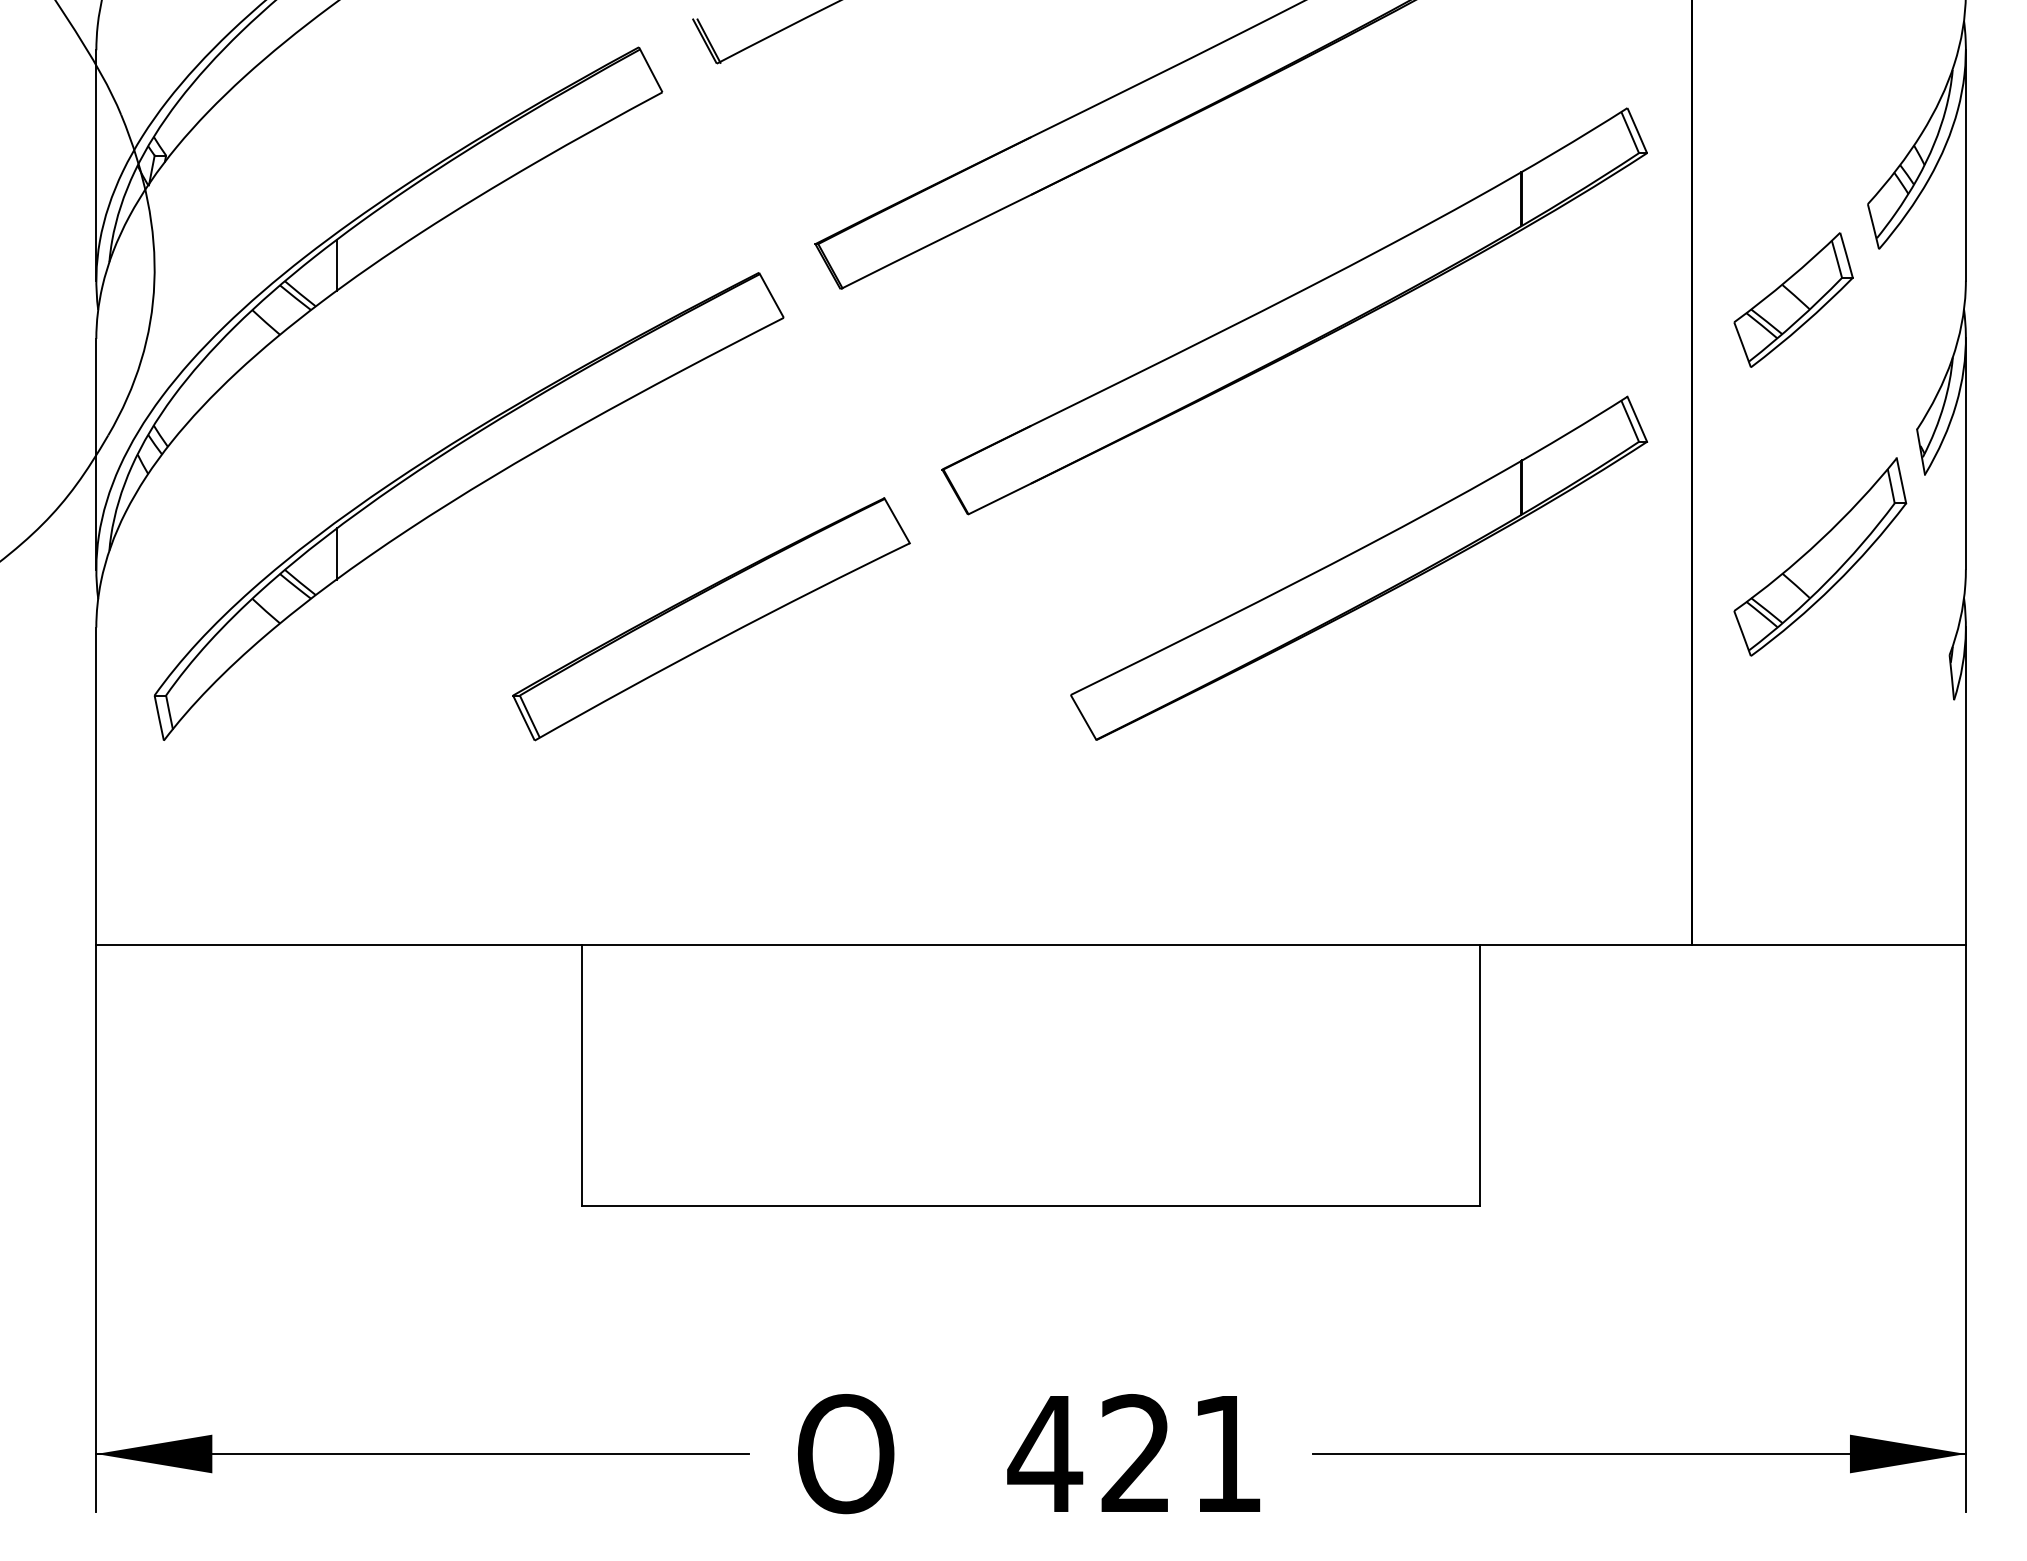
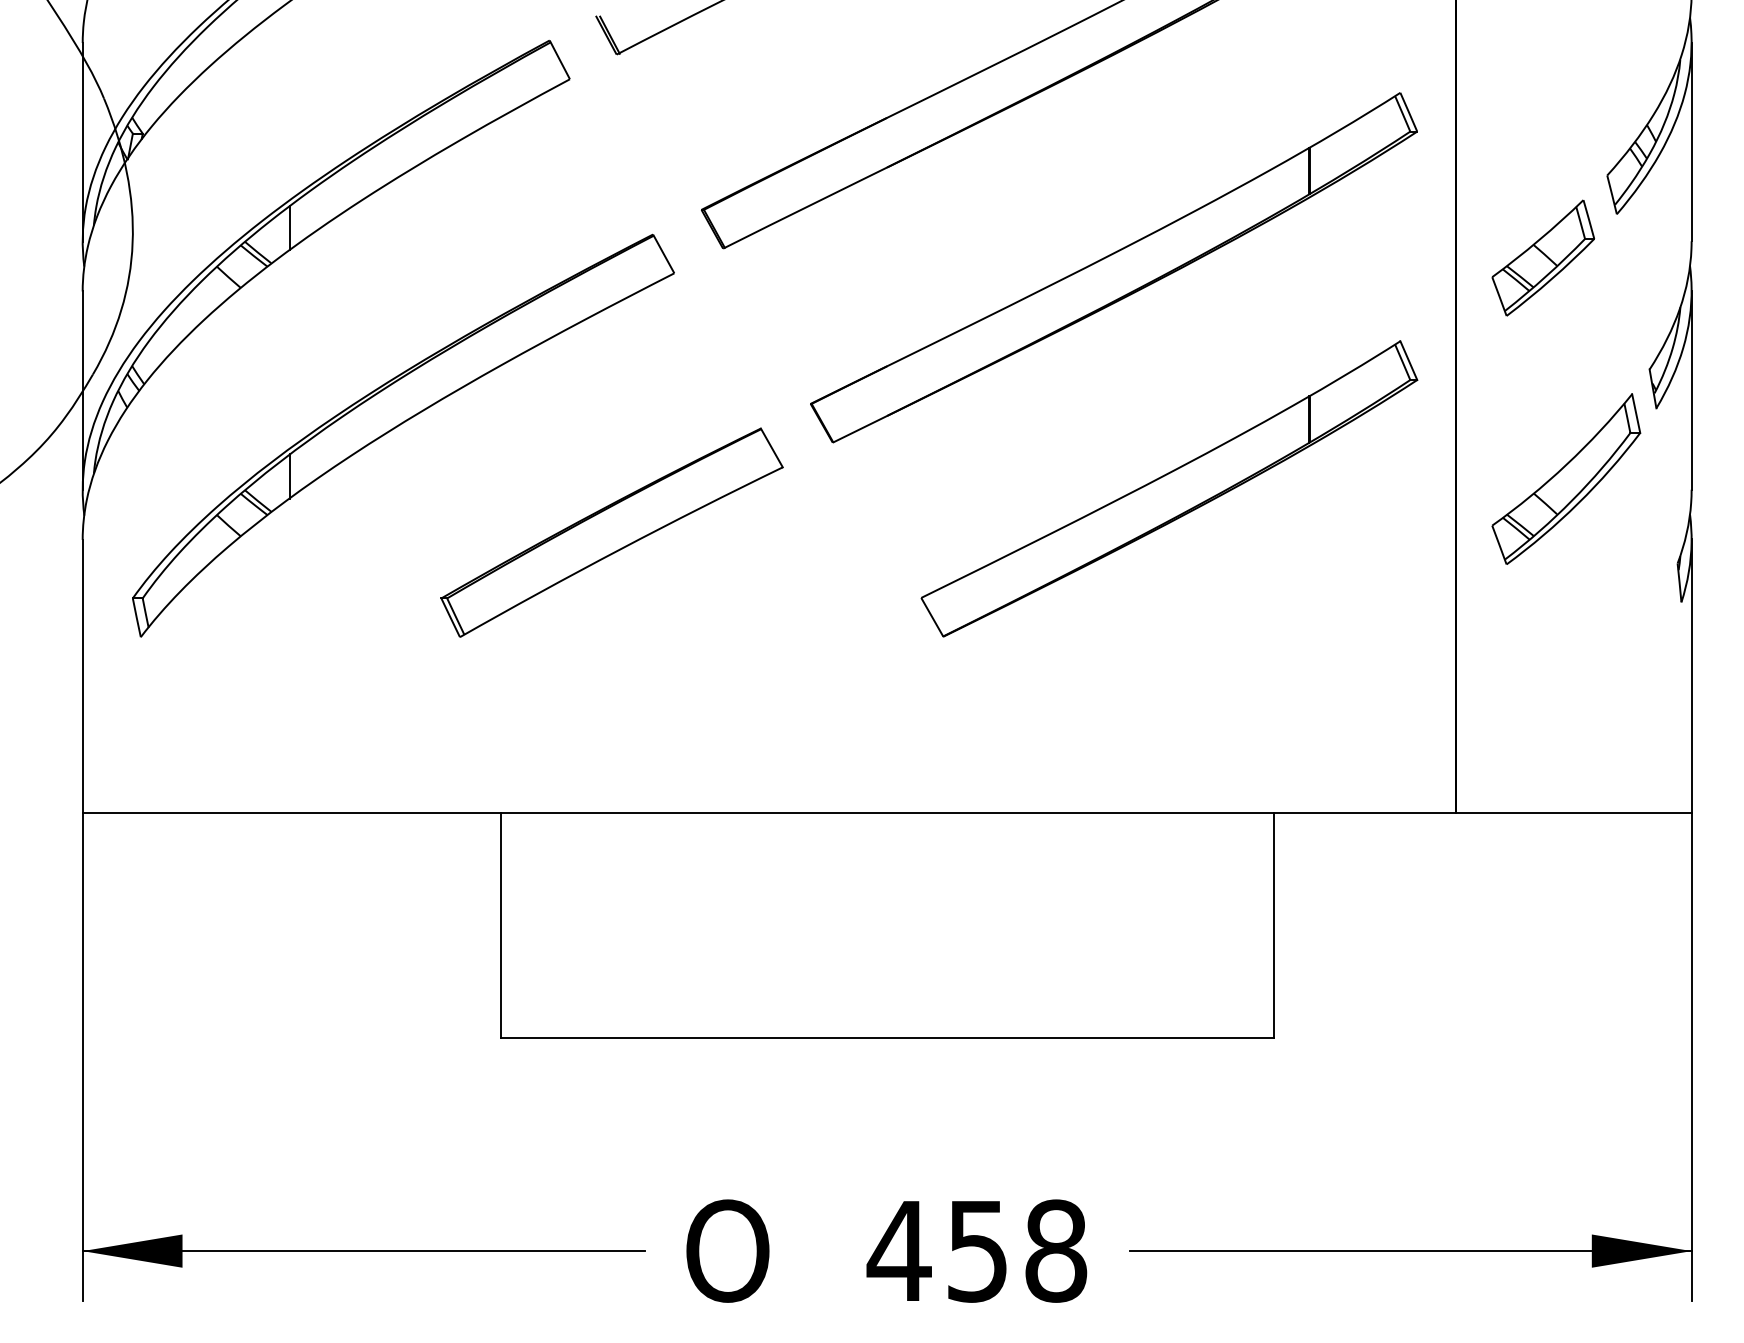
text: (1182, 1454) -> (1017, 1251), 421 -> 458

